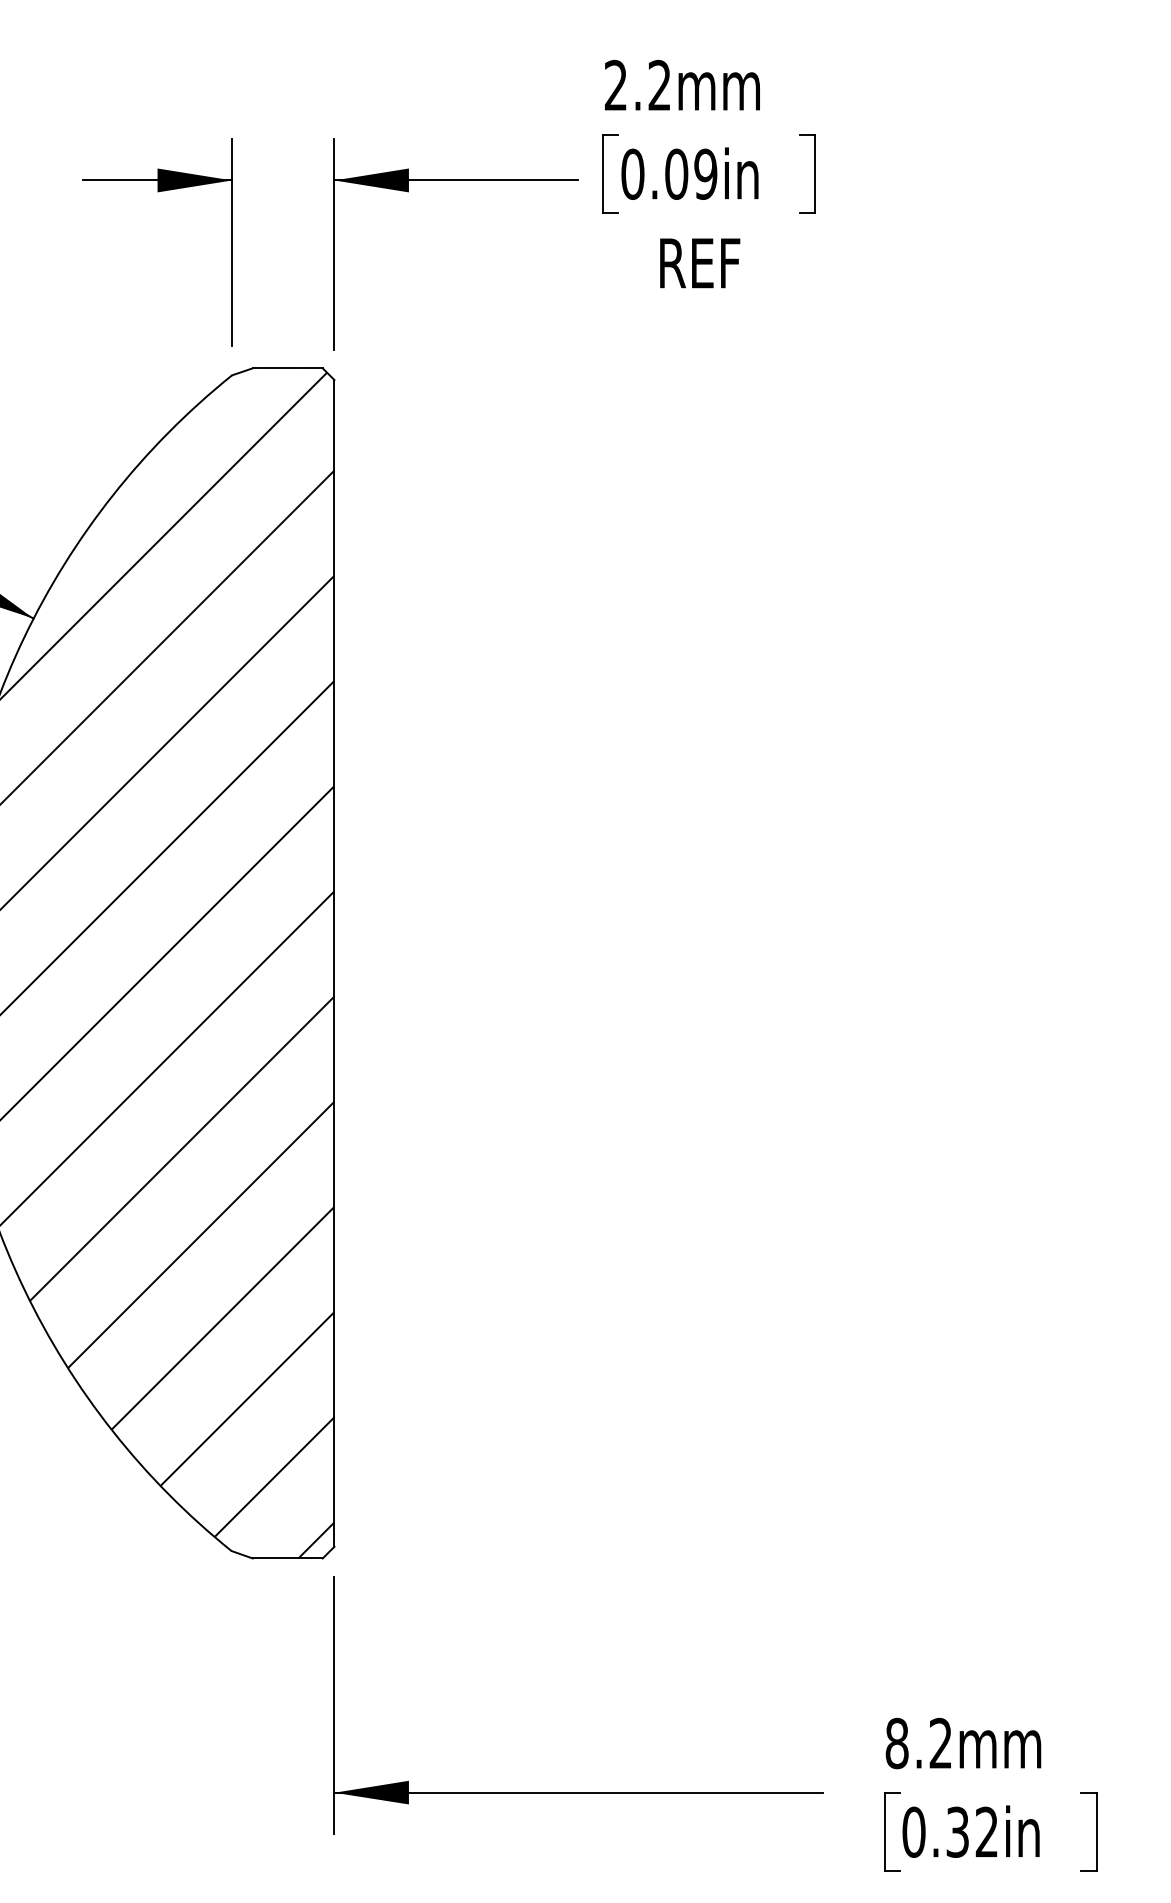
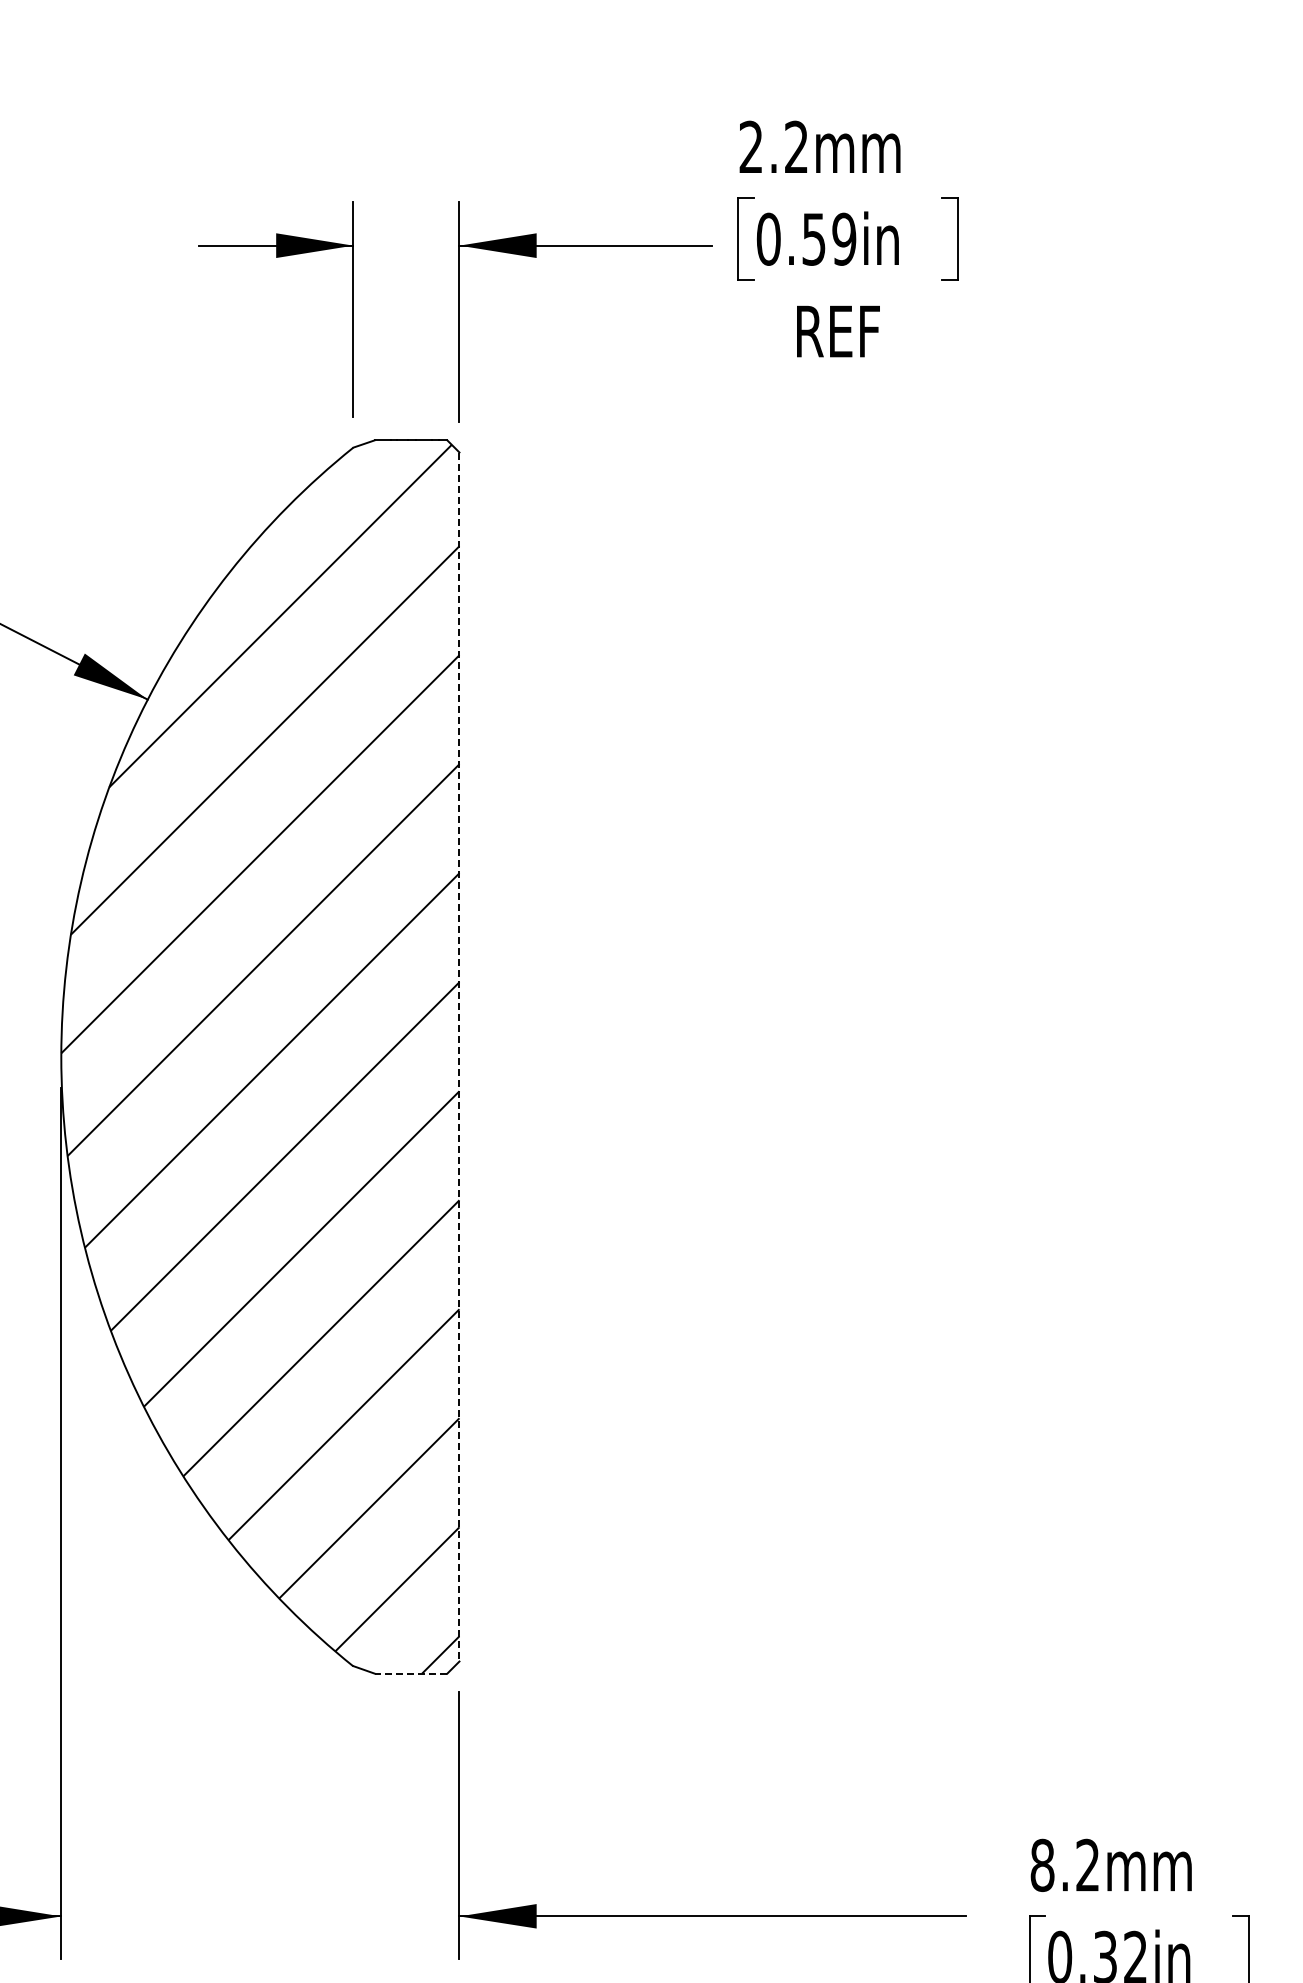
text: (677, 173) -> (814, 238), 0.09in -> 0.59in
line: (334, 963) -> (459, 1057), solid -> dashed
line: (287, 1558) -> (410, 1673), solid -> dashed

